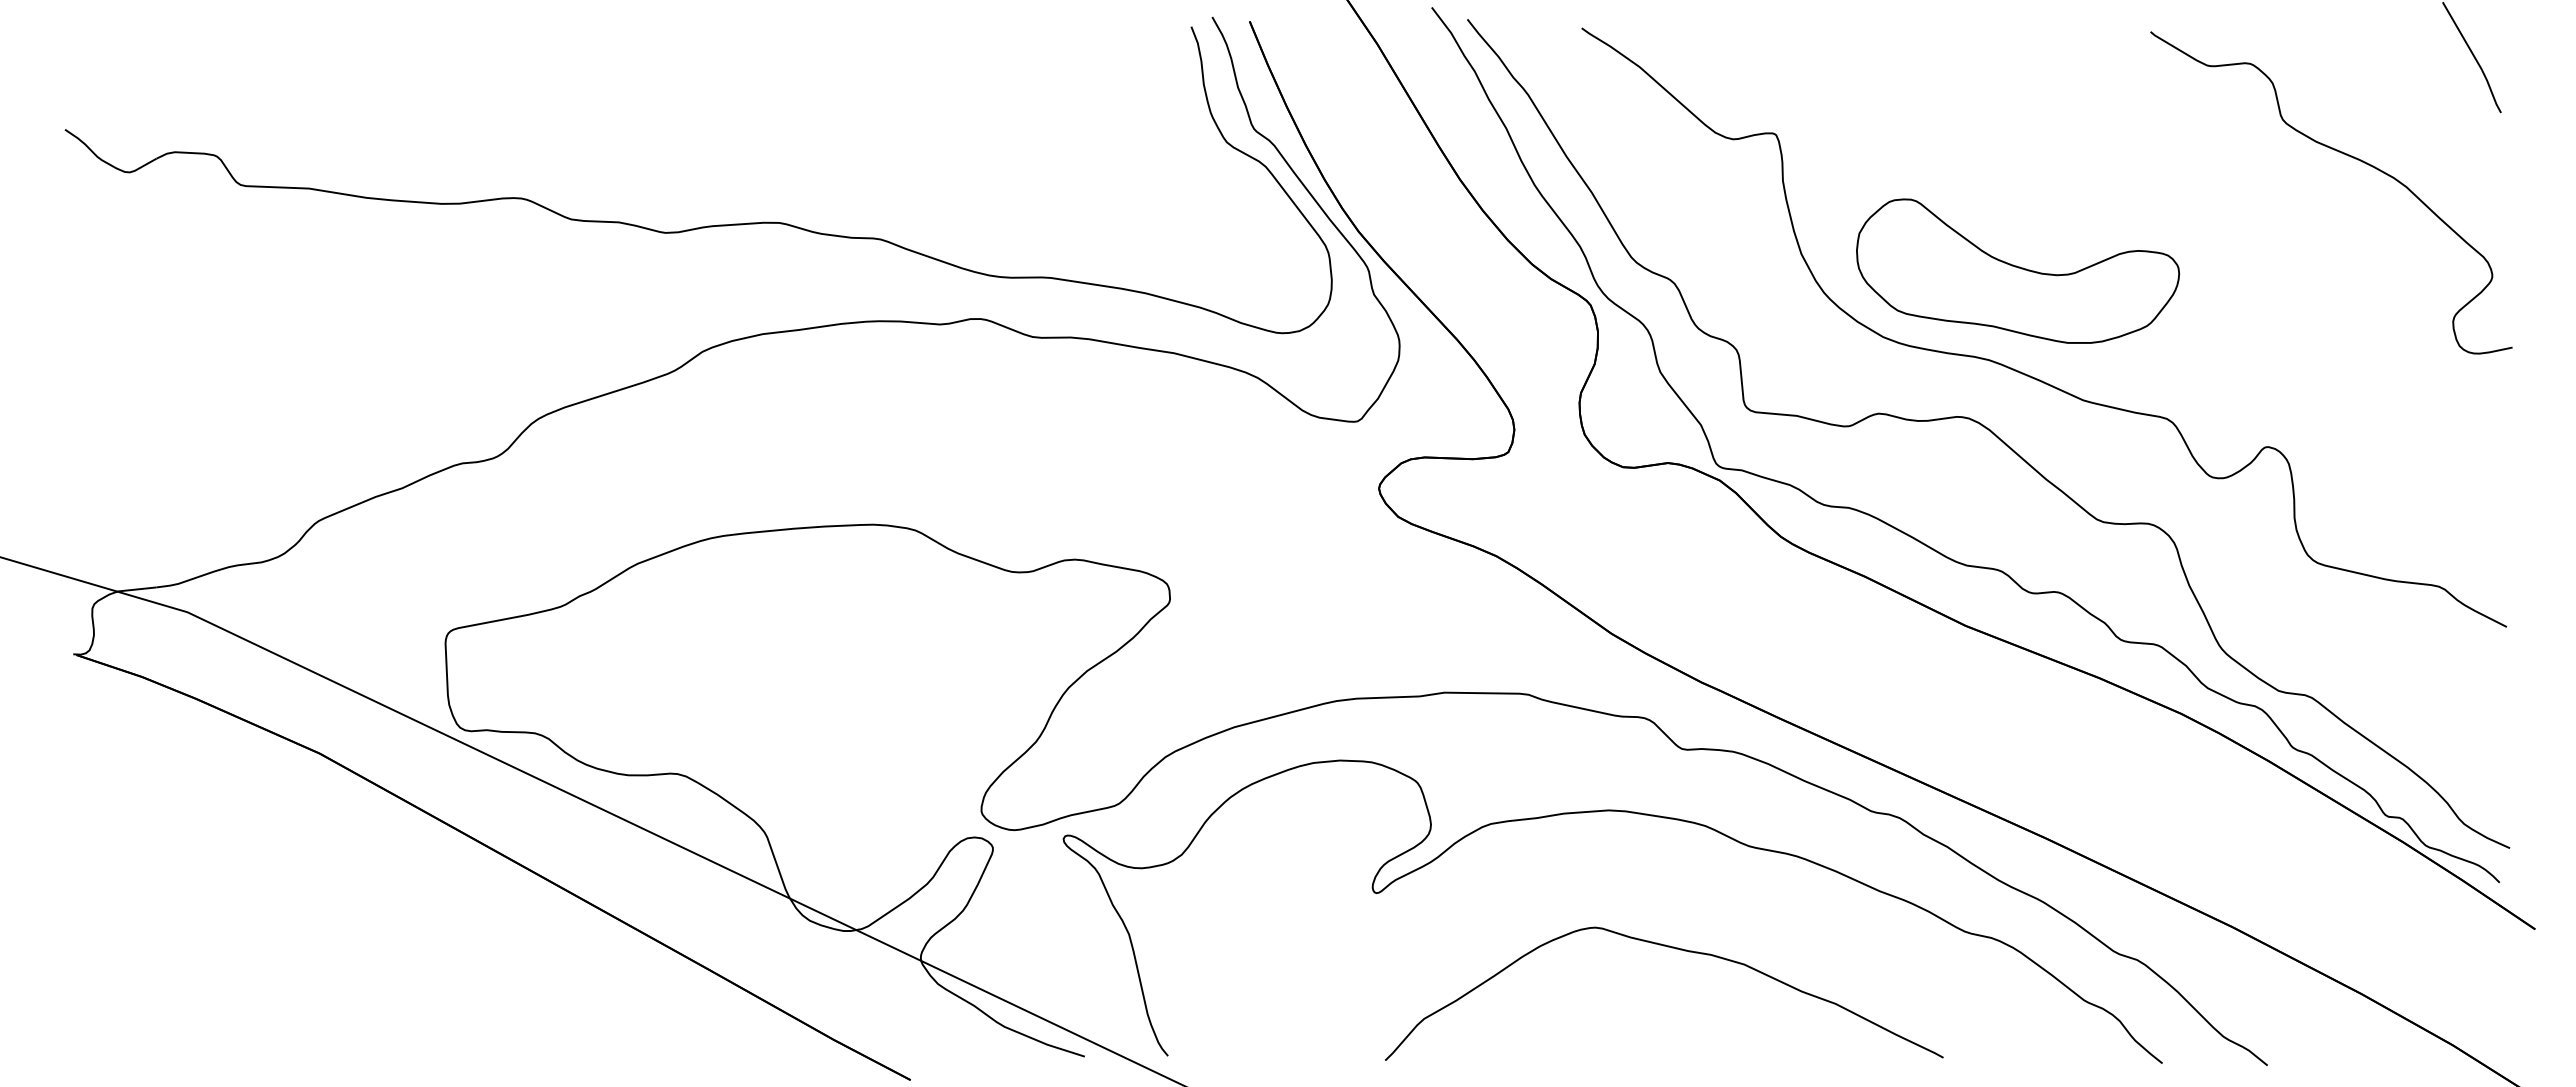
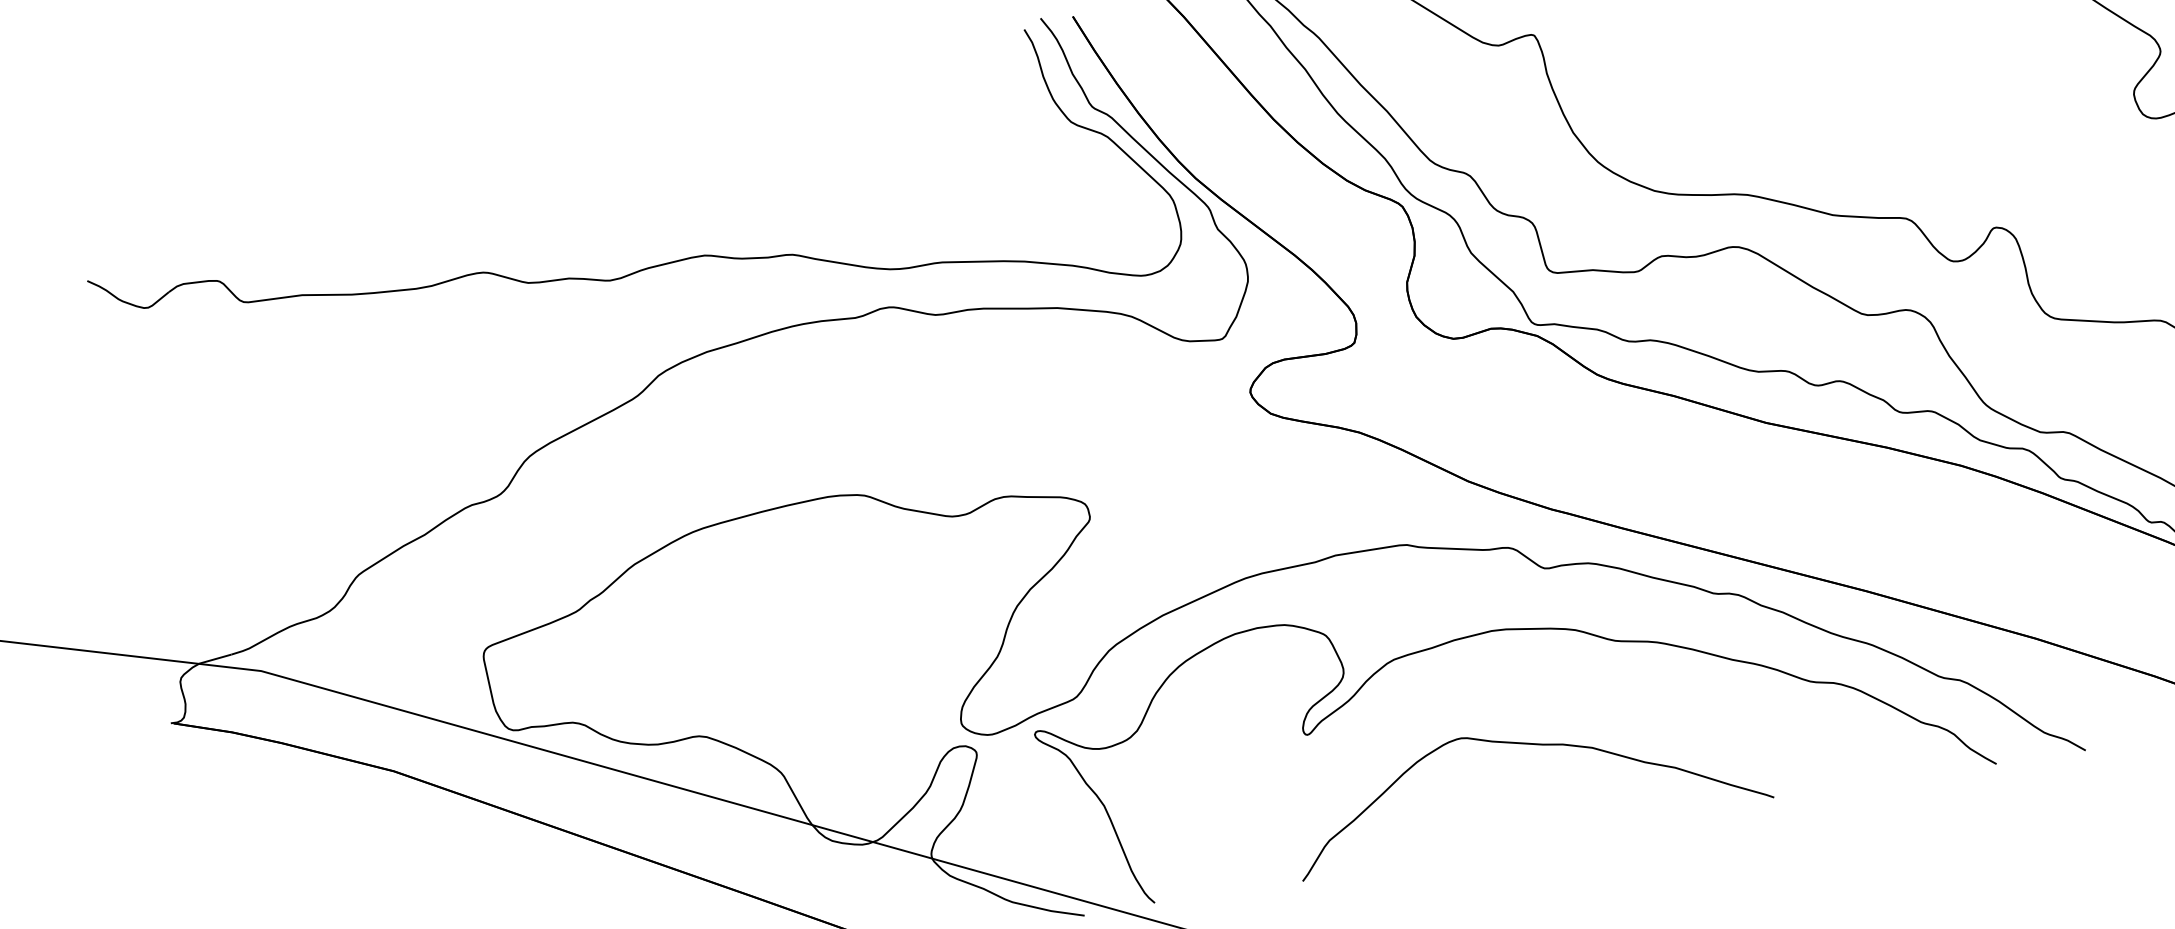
part: (2018, 270) -> (1759, 114), removed
curve: (1676, 949) -> (1532, 745), moved

